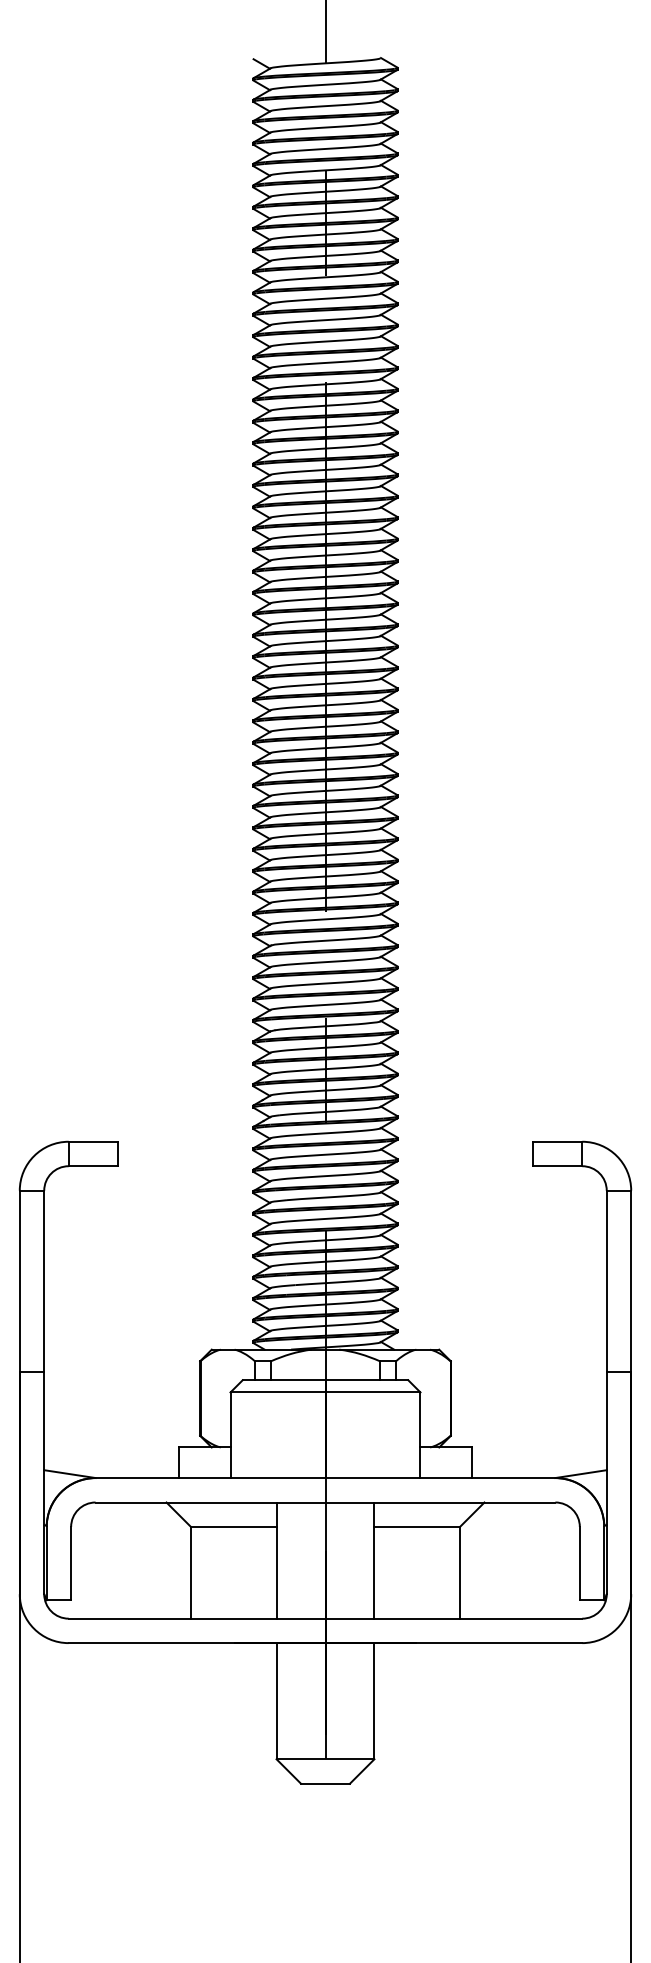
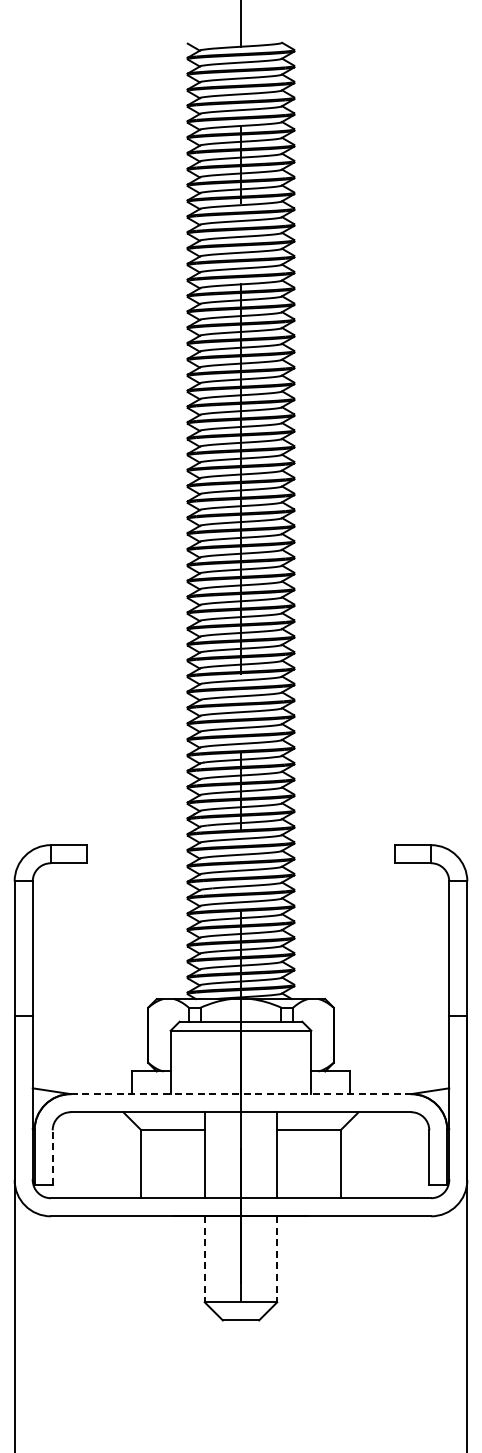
line: (326, 1478) -> (241, 1094), solid -> dashed
line: (70, 1563) -> (52, 1157), solid -> dashed
line: (276, 1701) -> (204, 1259), solid -> dashed
line: (374, 1701) -> (277, 1259), solid -> dashed

